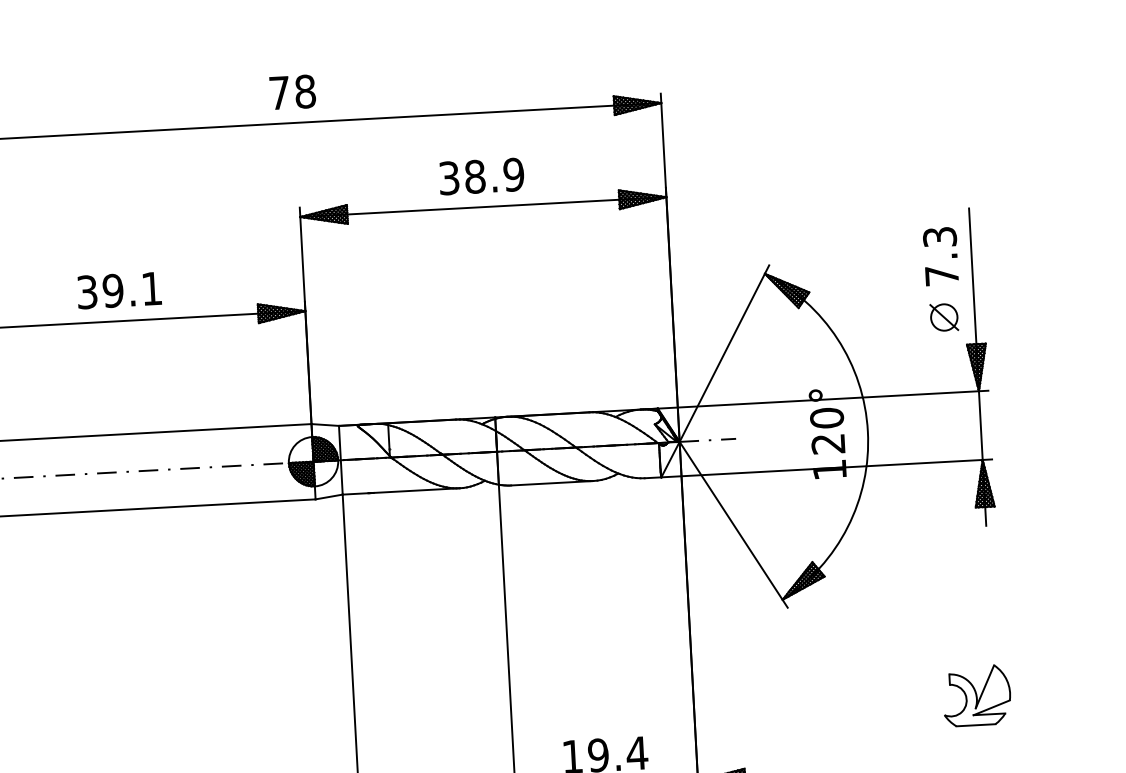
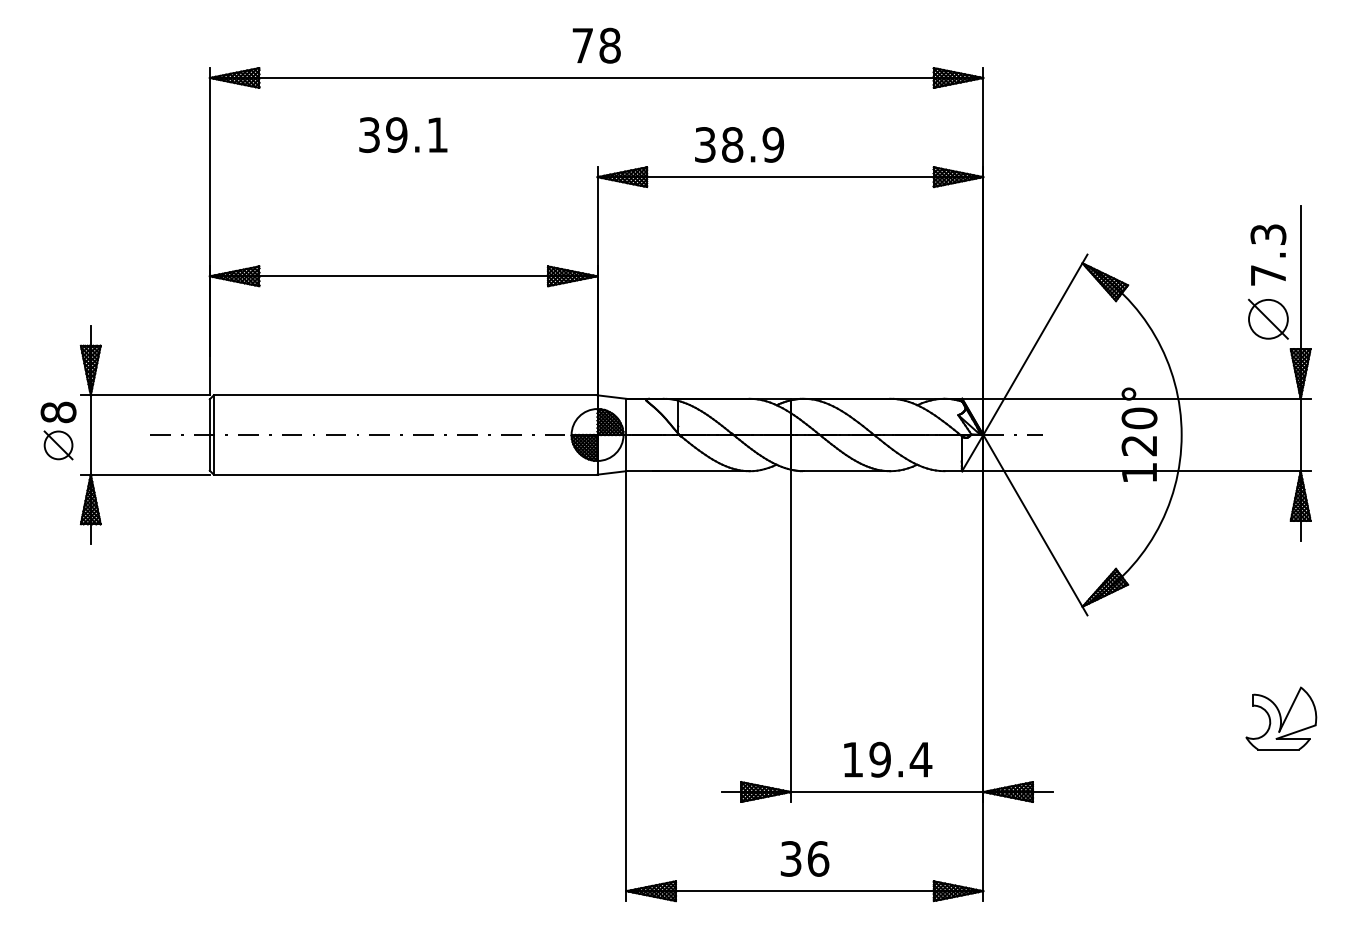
text: (481, 176) -> (739, 144), moved
text: (119, 289) -> (403, 134), moved
part: (944, 317) -> (1268, 319), size x1.4

